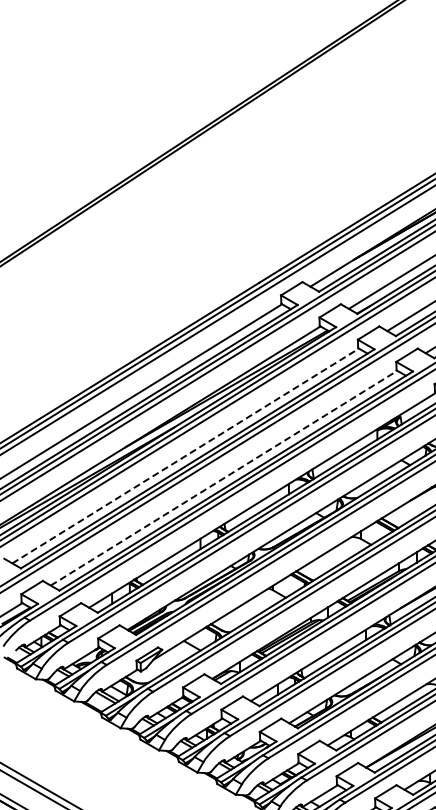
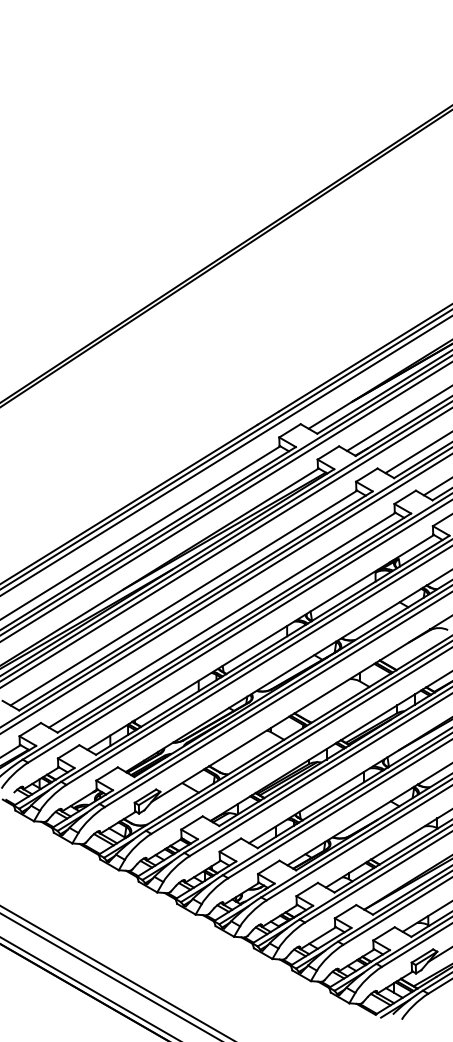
line: (185, 456) -> (183, 598), dashed -> solid
line: (224, 478) -> (222, 620), dashed -> solid

